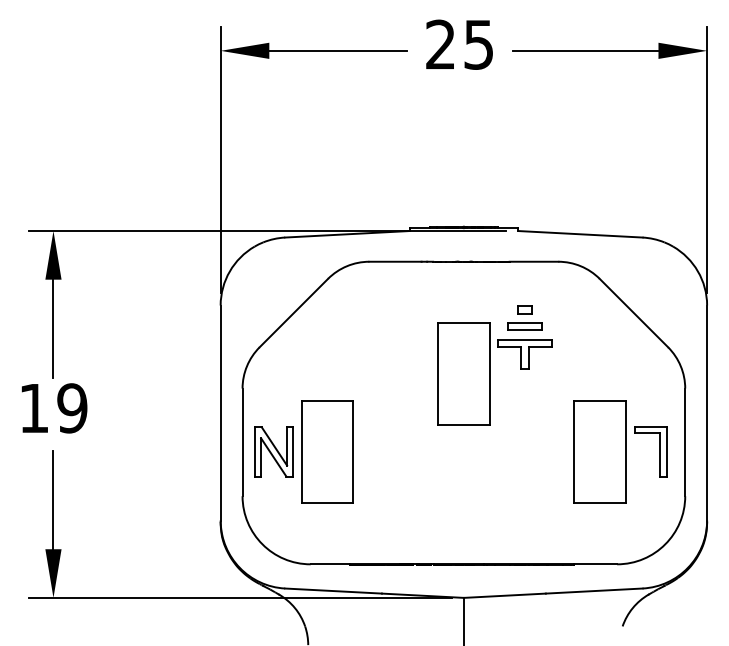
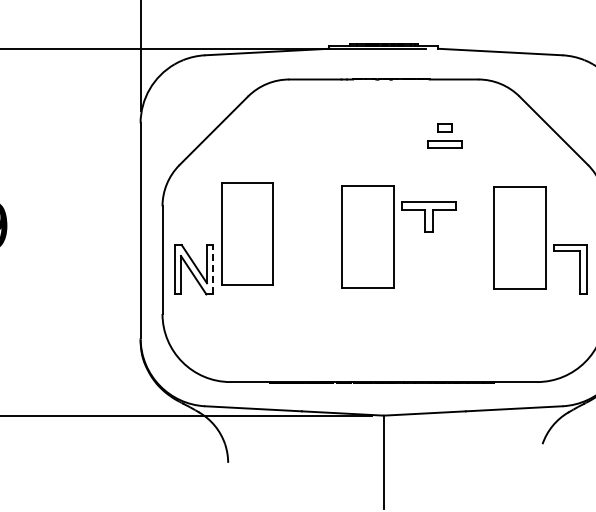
part: (494, 373) -> (398, 236), moved
line: (293, 451) -> (213, 269), solid -> dashed
part: (327, 451) -> (247, 233), moved
part: (599, 451) -> (519, 237), moved

